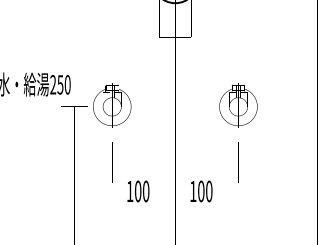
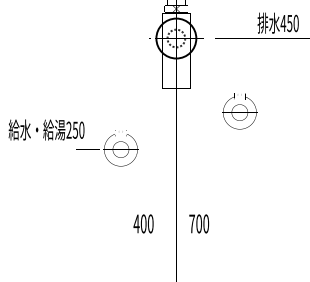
part: (238, 105) -> (239, 111), moved
text: (129, 190) -> (136, 223), 100 -> 400
text: (192, 190) -> (191, 223), 100 -> 700

